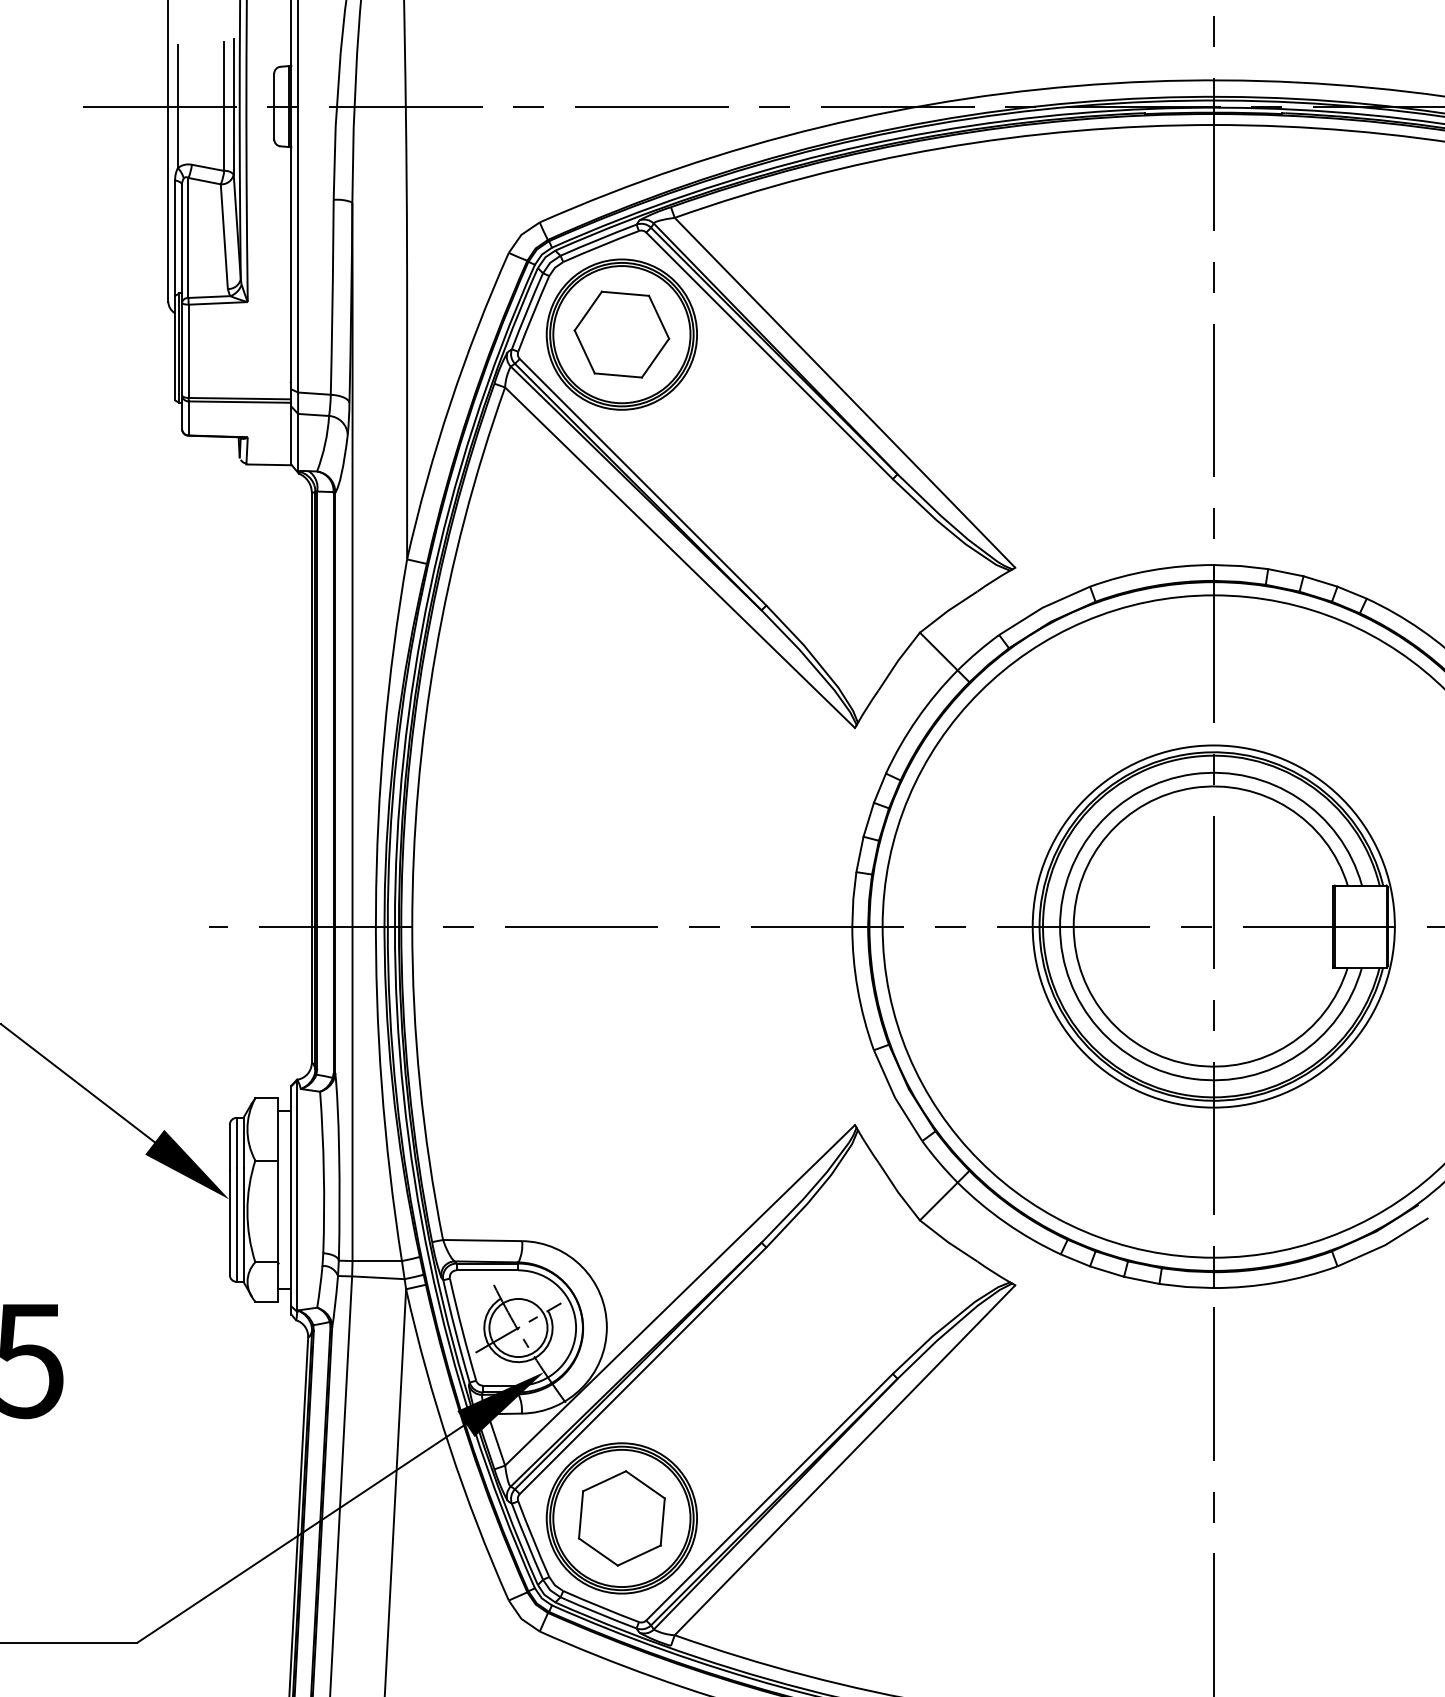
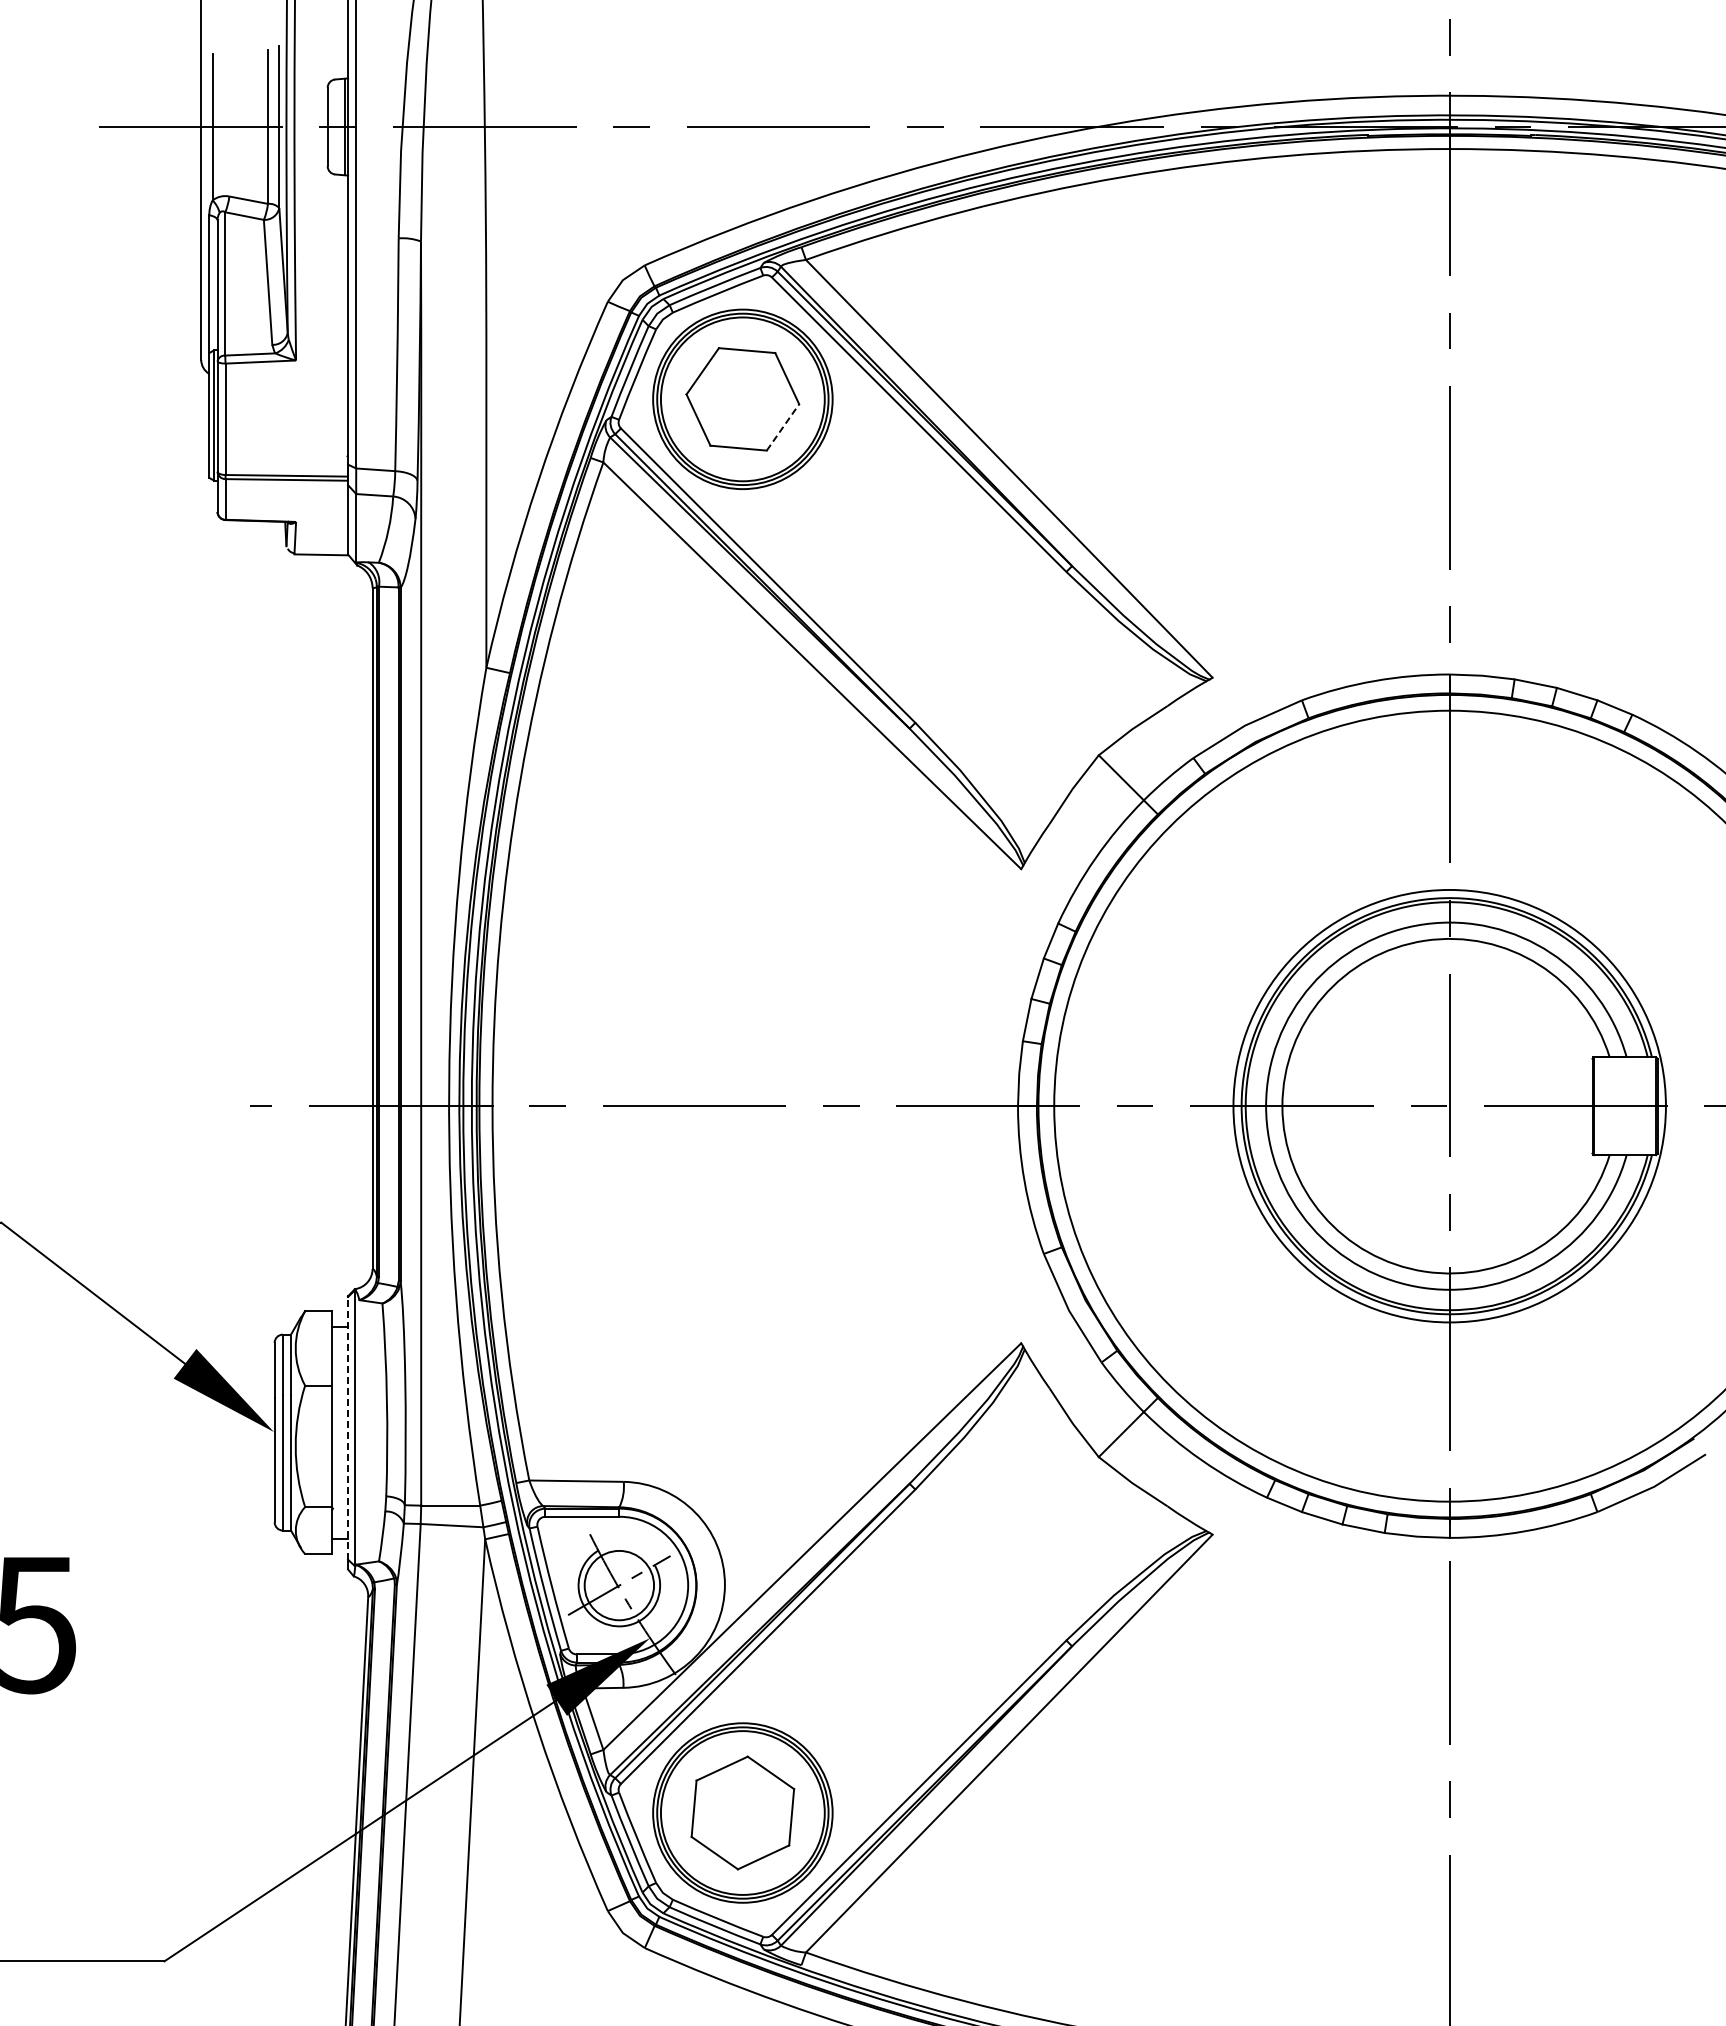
line: (655, 358) -> (783, 427), solid -> dashed
line: (291, 1195) -> (348, 1427), solid -> dashed

